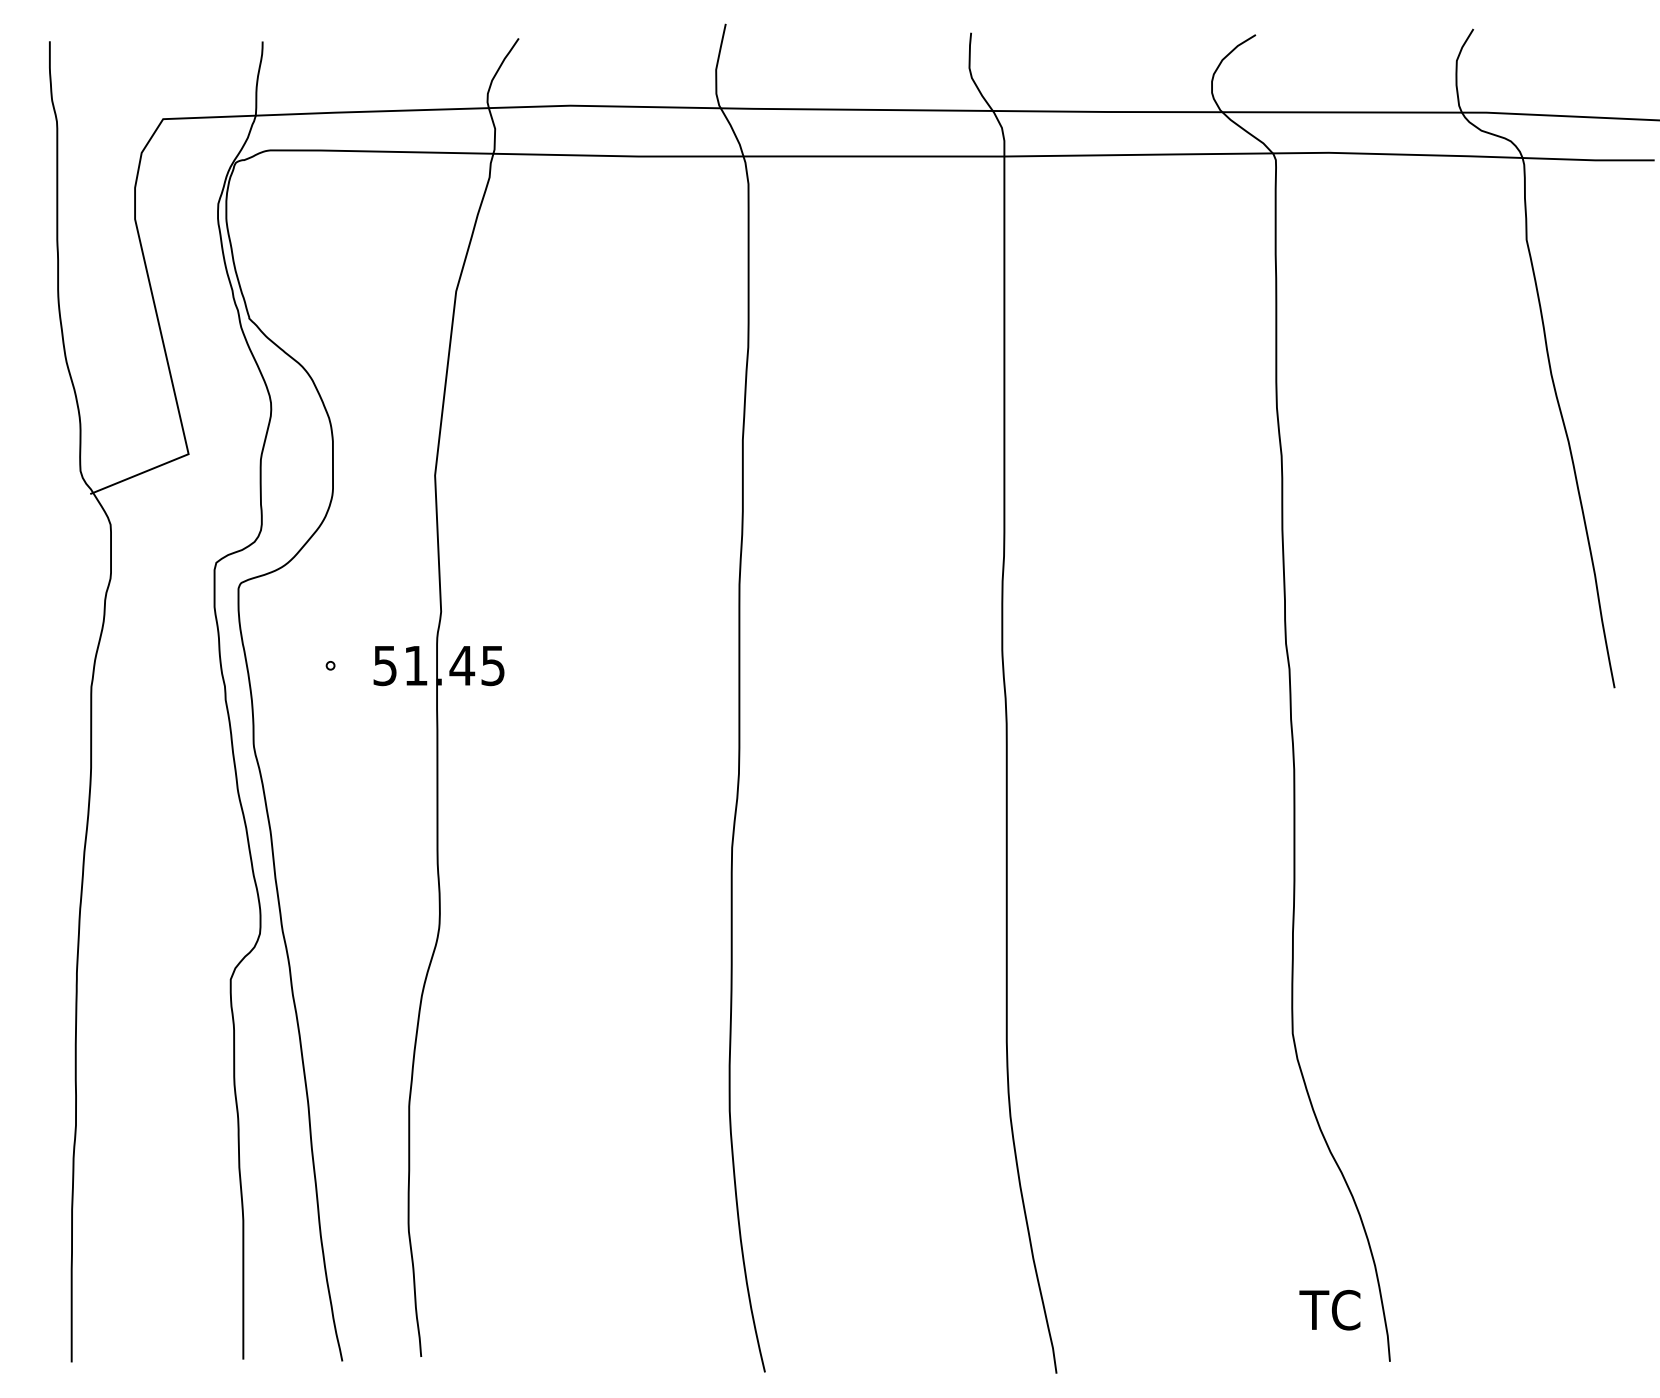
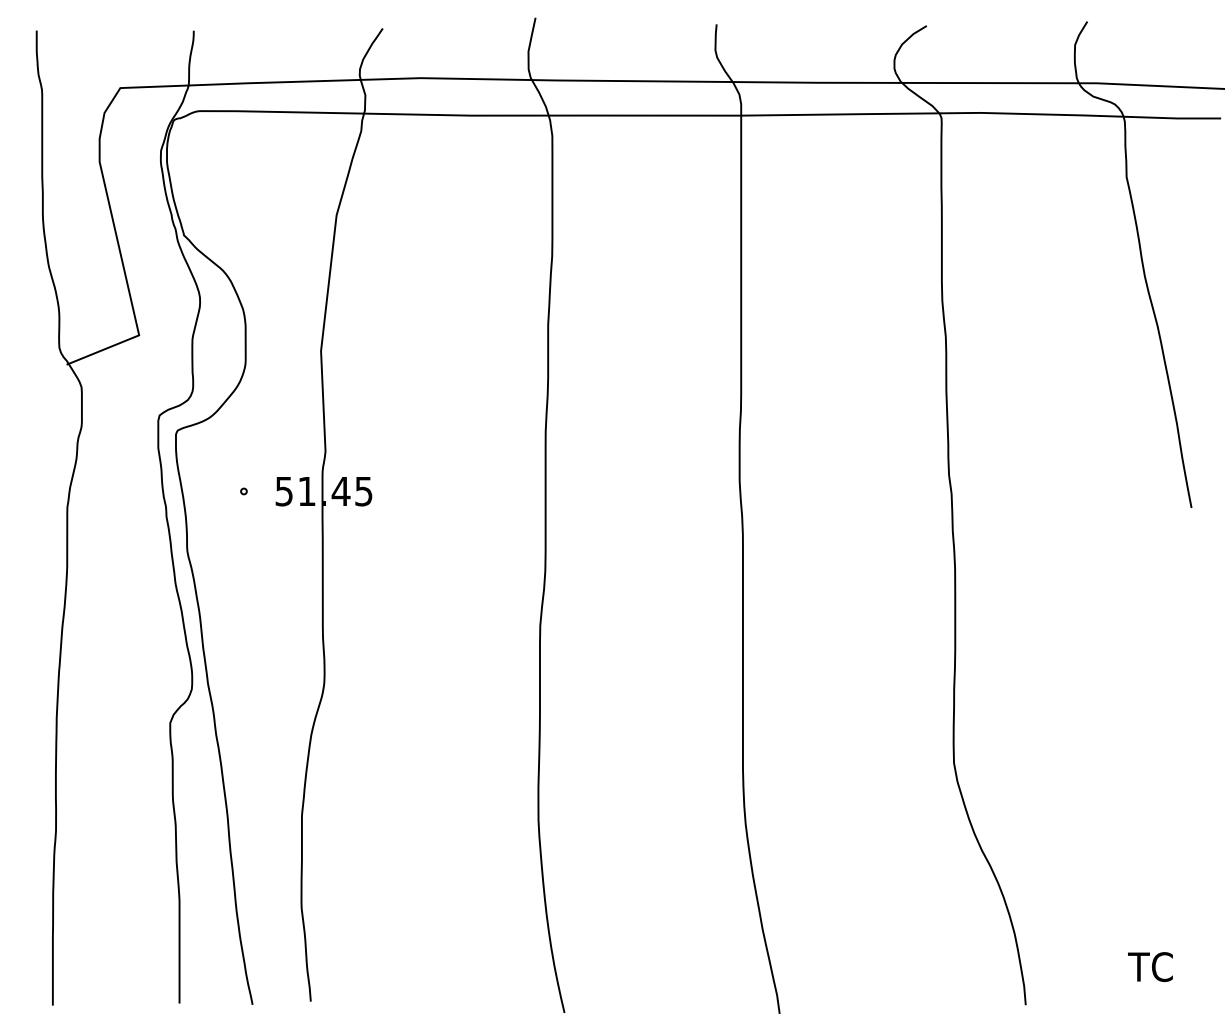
text: (1329, 1310) -> (1150, 967), moved

